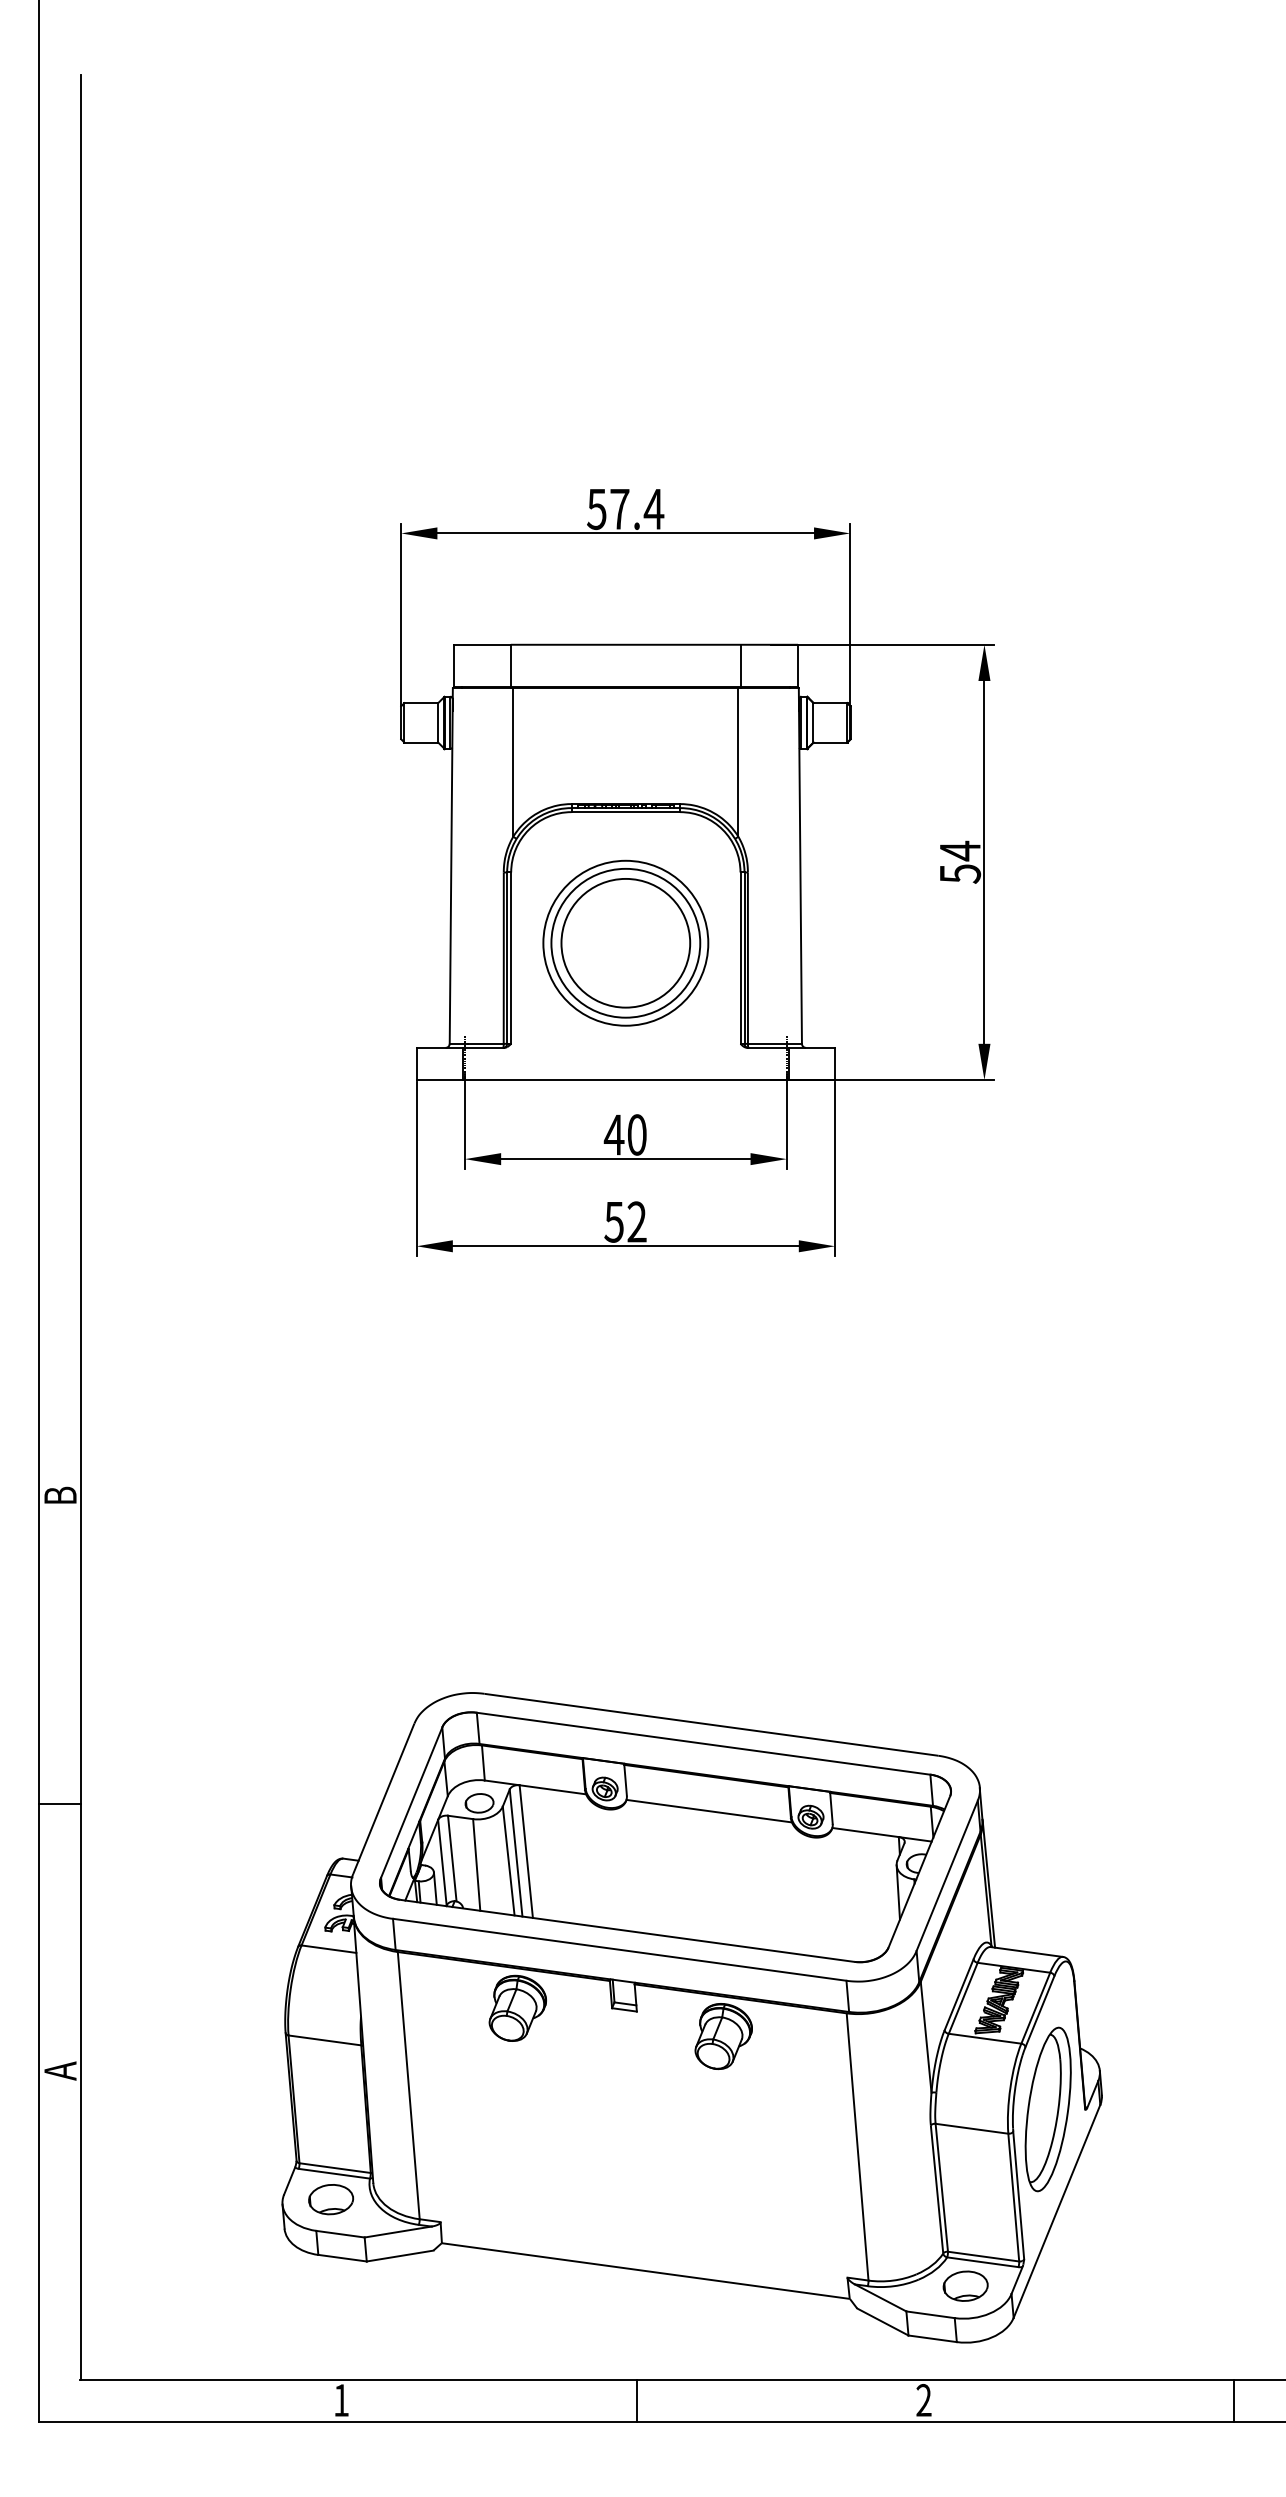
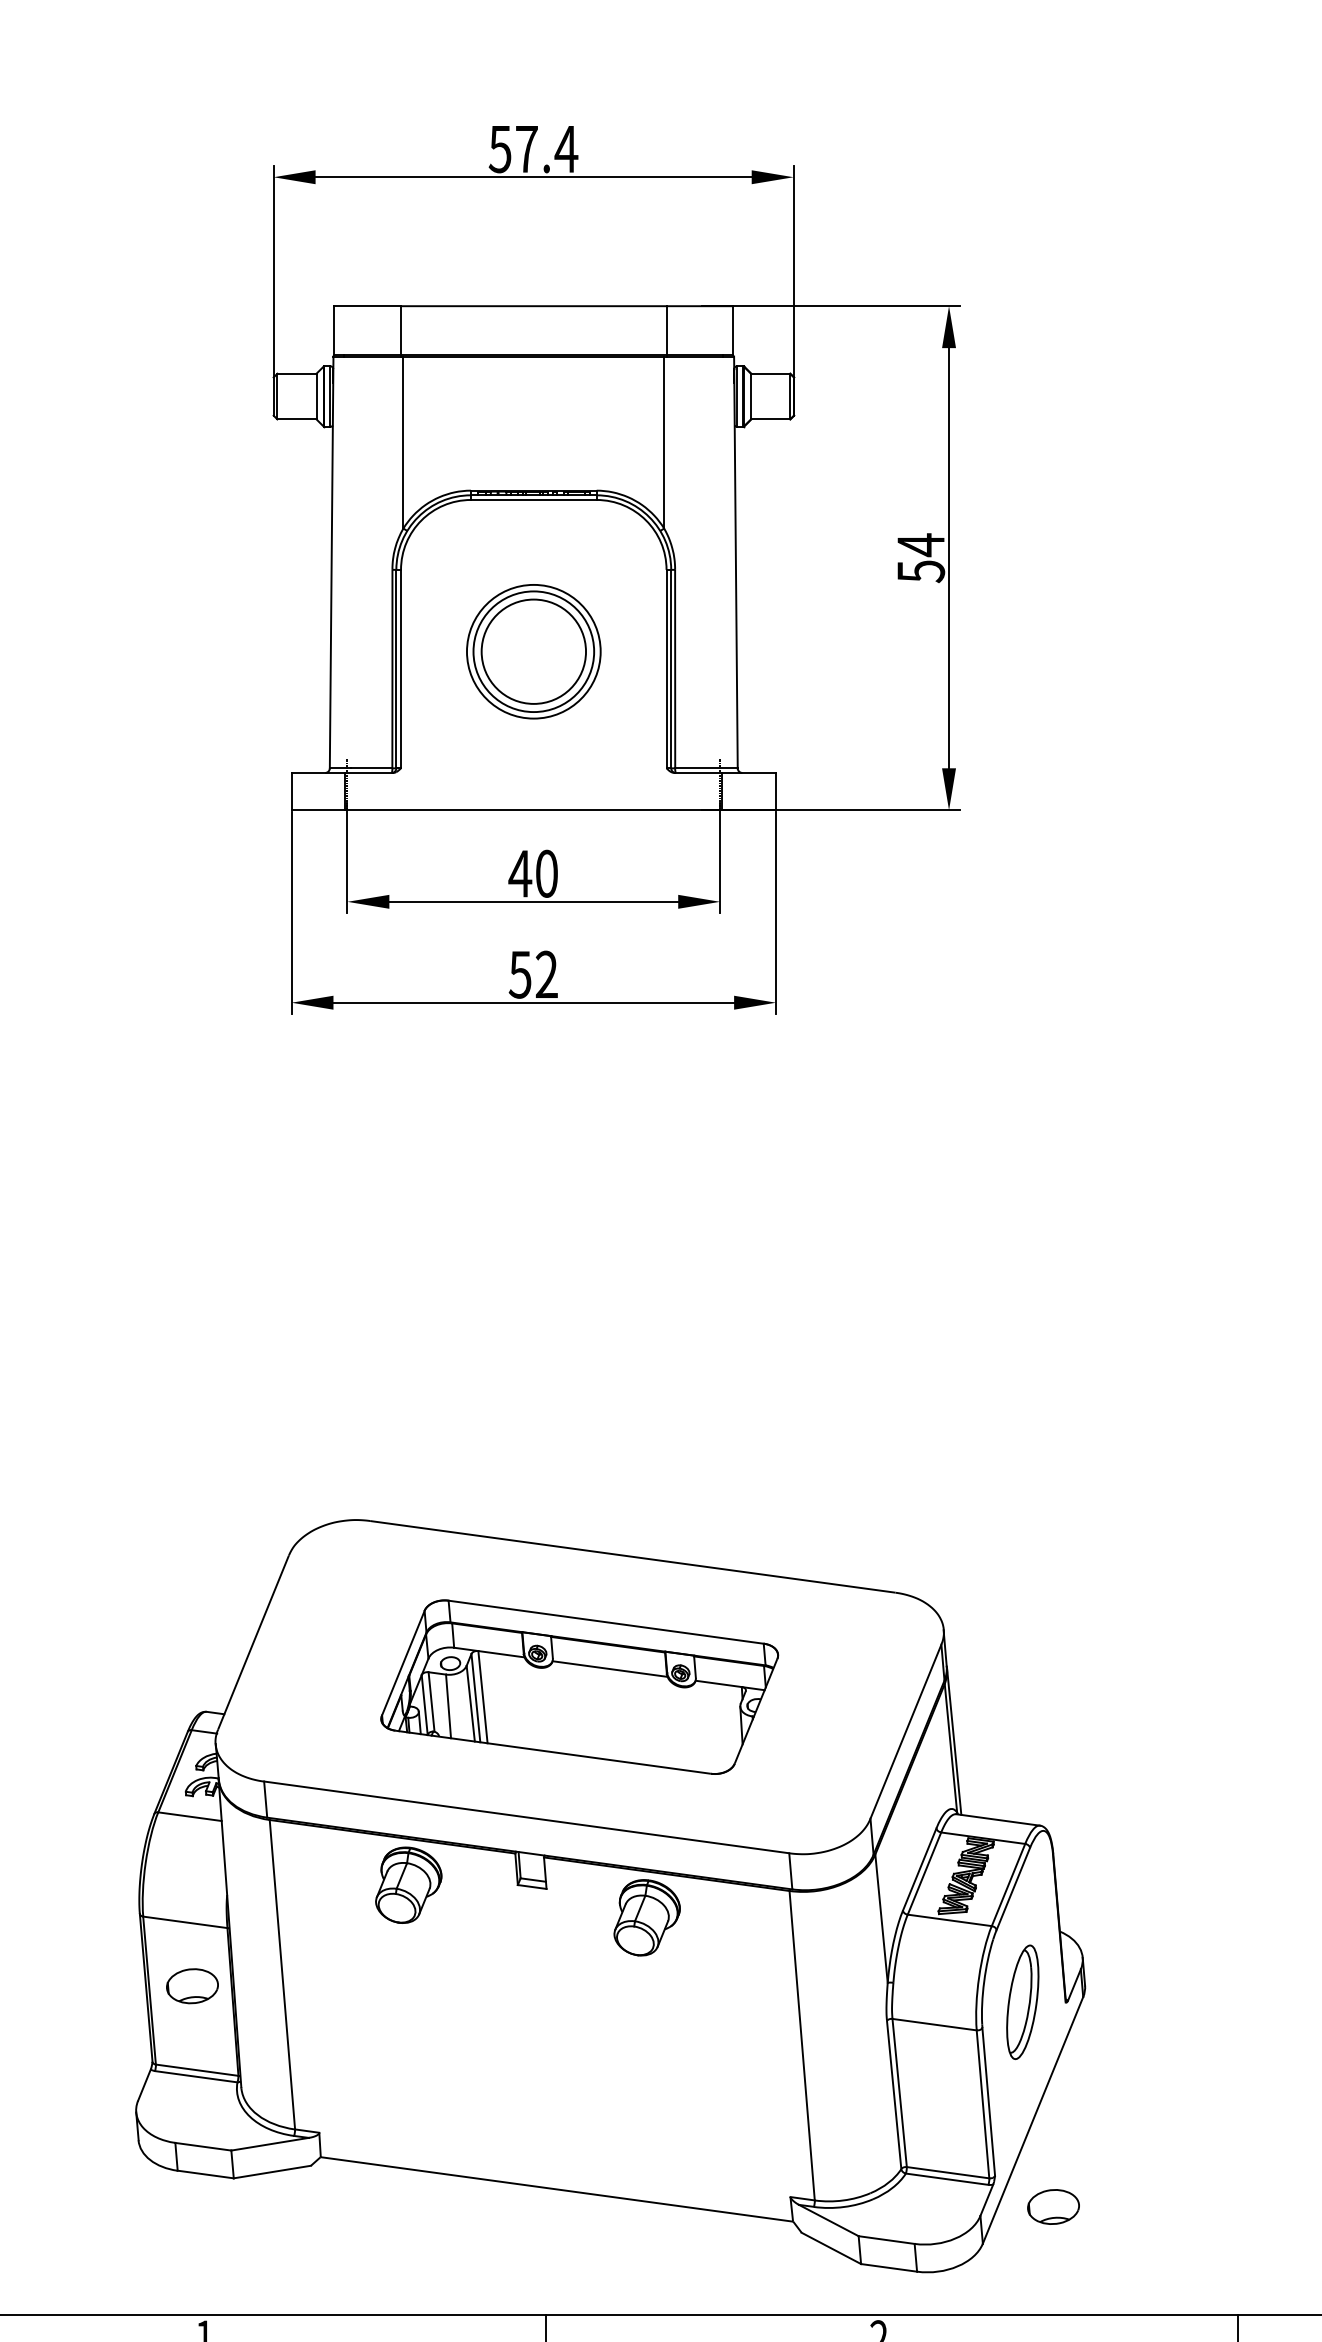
part: (625, 942) -> (533, 650), size x0.7
part: (665, 1837) -> (579, 1687), size x0.6
part: (1047, 2109) -> (1022, 2002), size x0.6
part: (331, 2199) -> (192, 1986), moved
part: (965, 2285) -> (1053, 2206), moved

